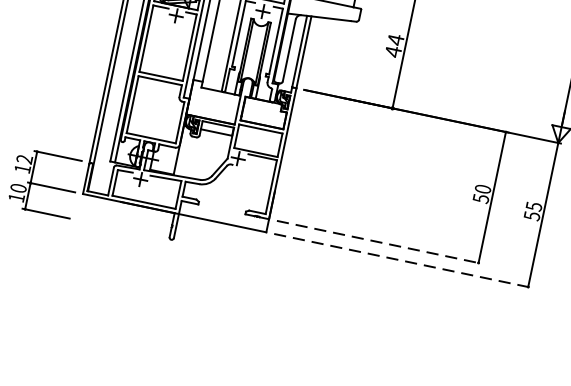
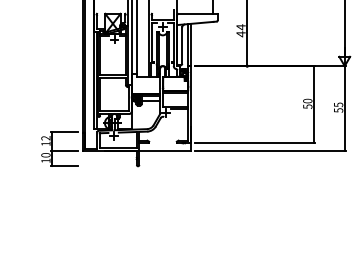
line: (379, 242) -> (255, 143), dashed -> solid
line: (403, 260) -> (271, 150), dashed -> solid

